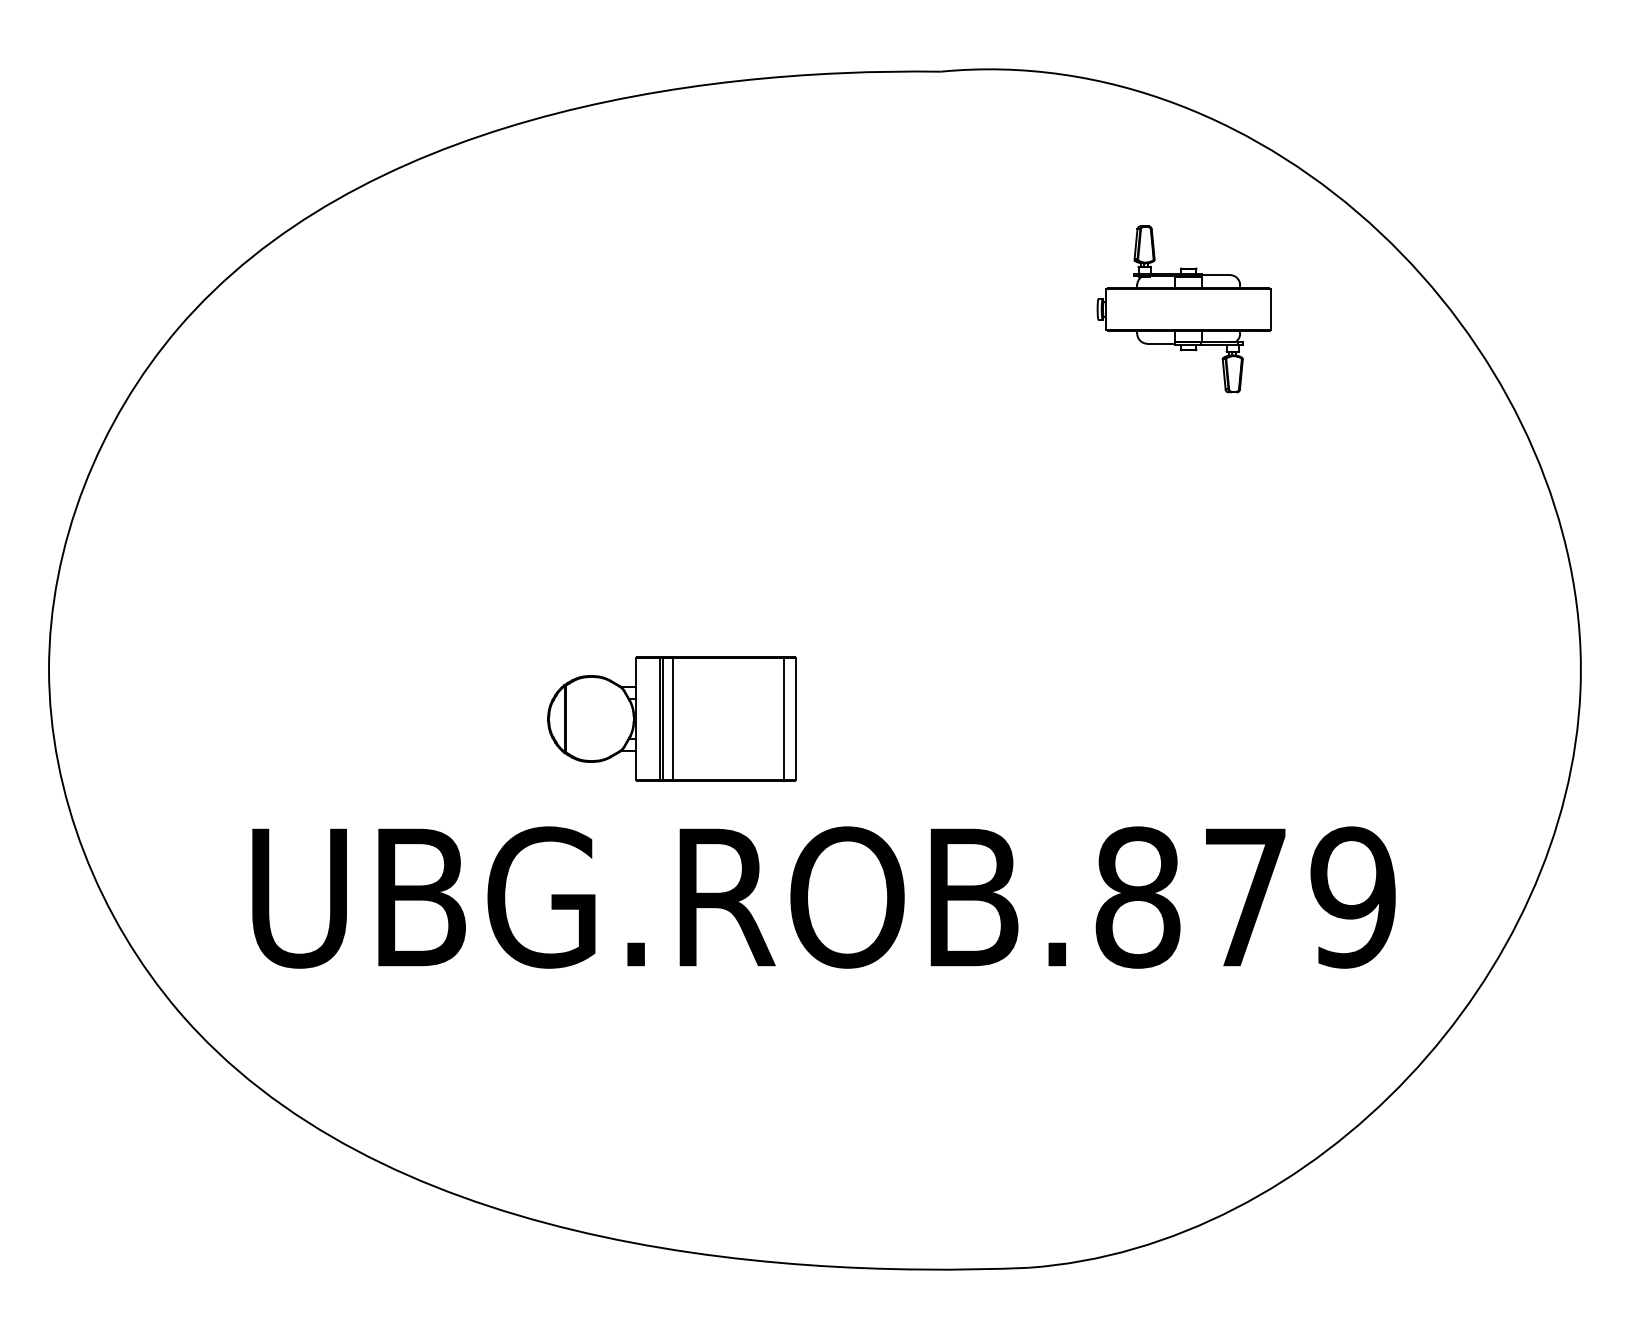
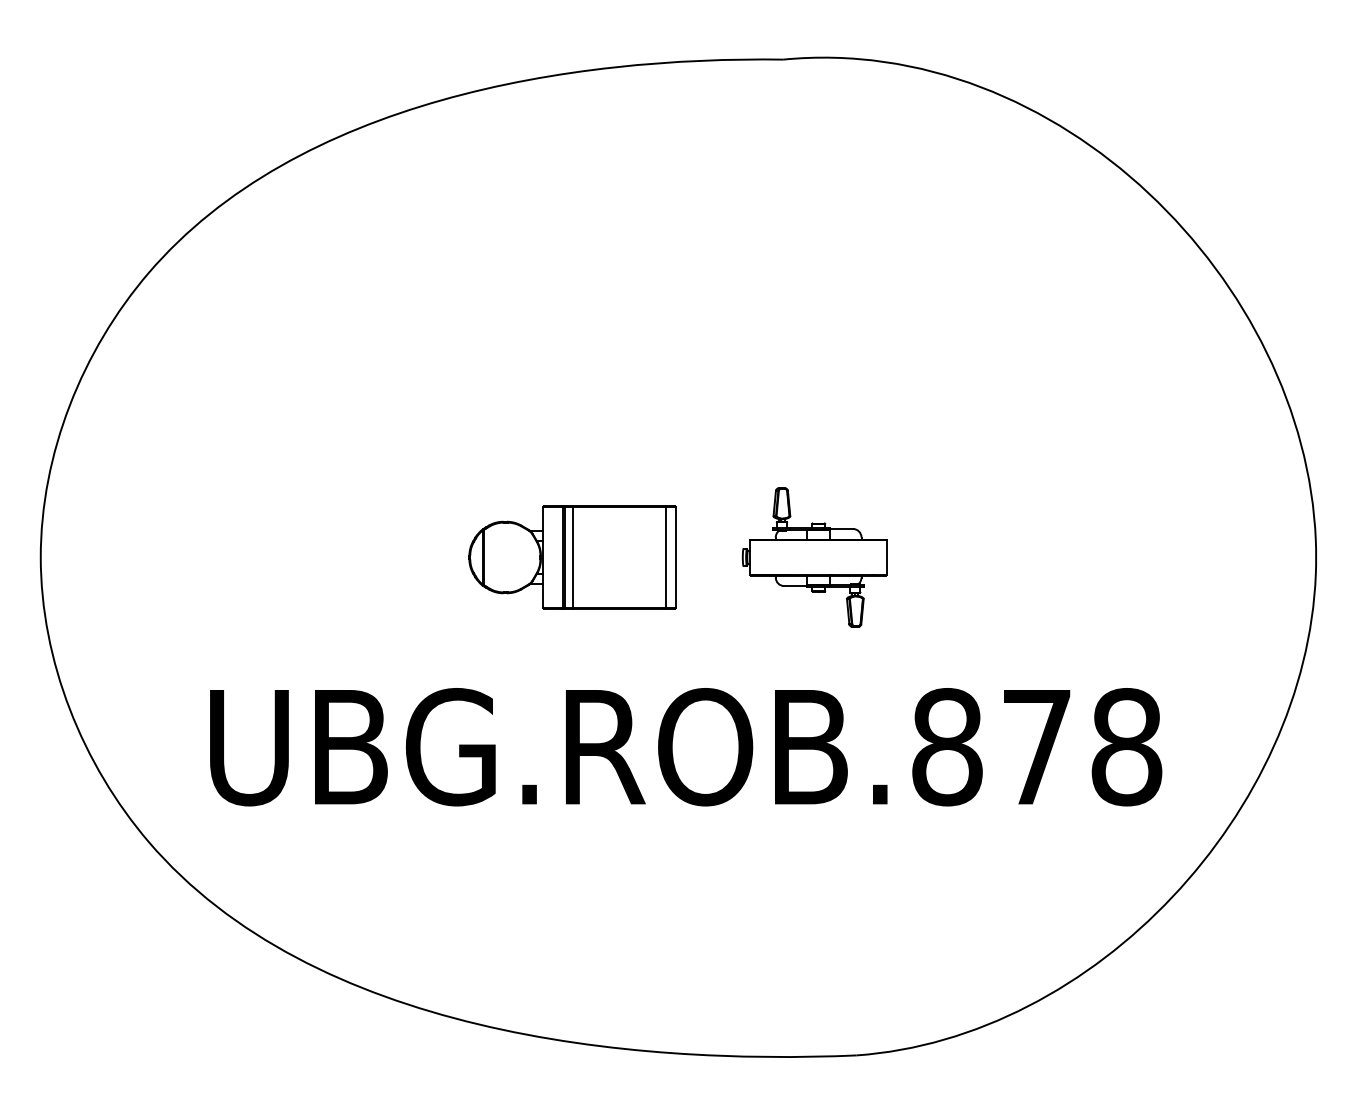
part: (1183, 309) -> (814, 557), moved
part: (672, 718) -> (572, 557), moved
text: (1353, 897) -> (1126, 747), UBG.ROB.879 -> UBG.ROB.878

